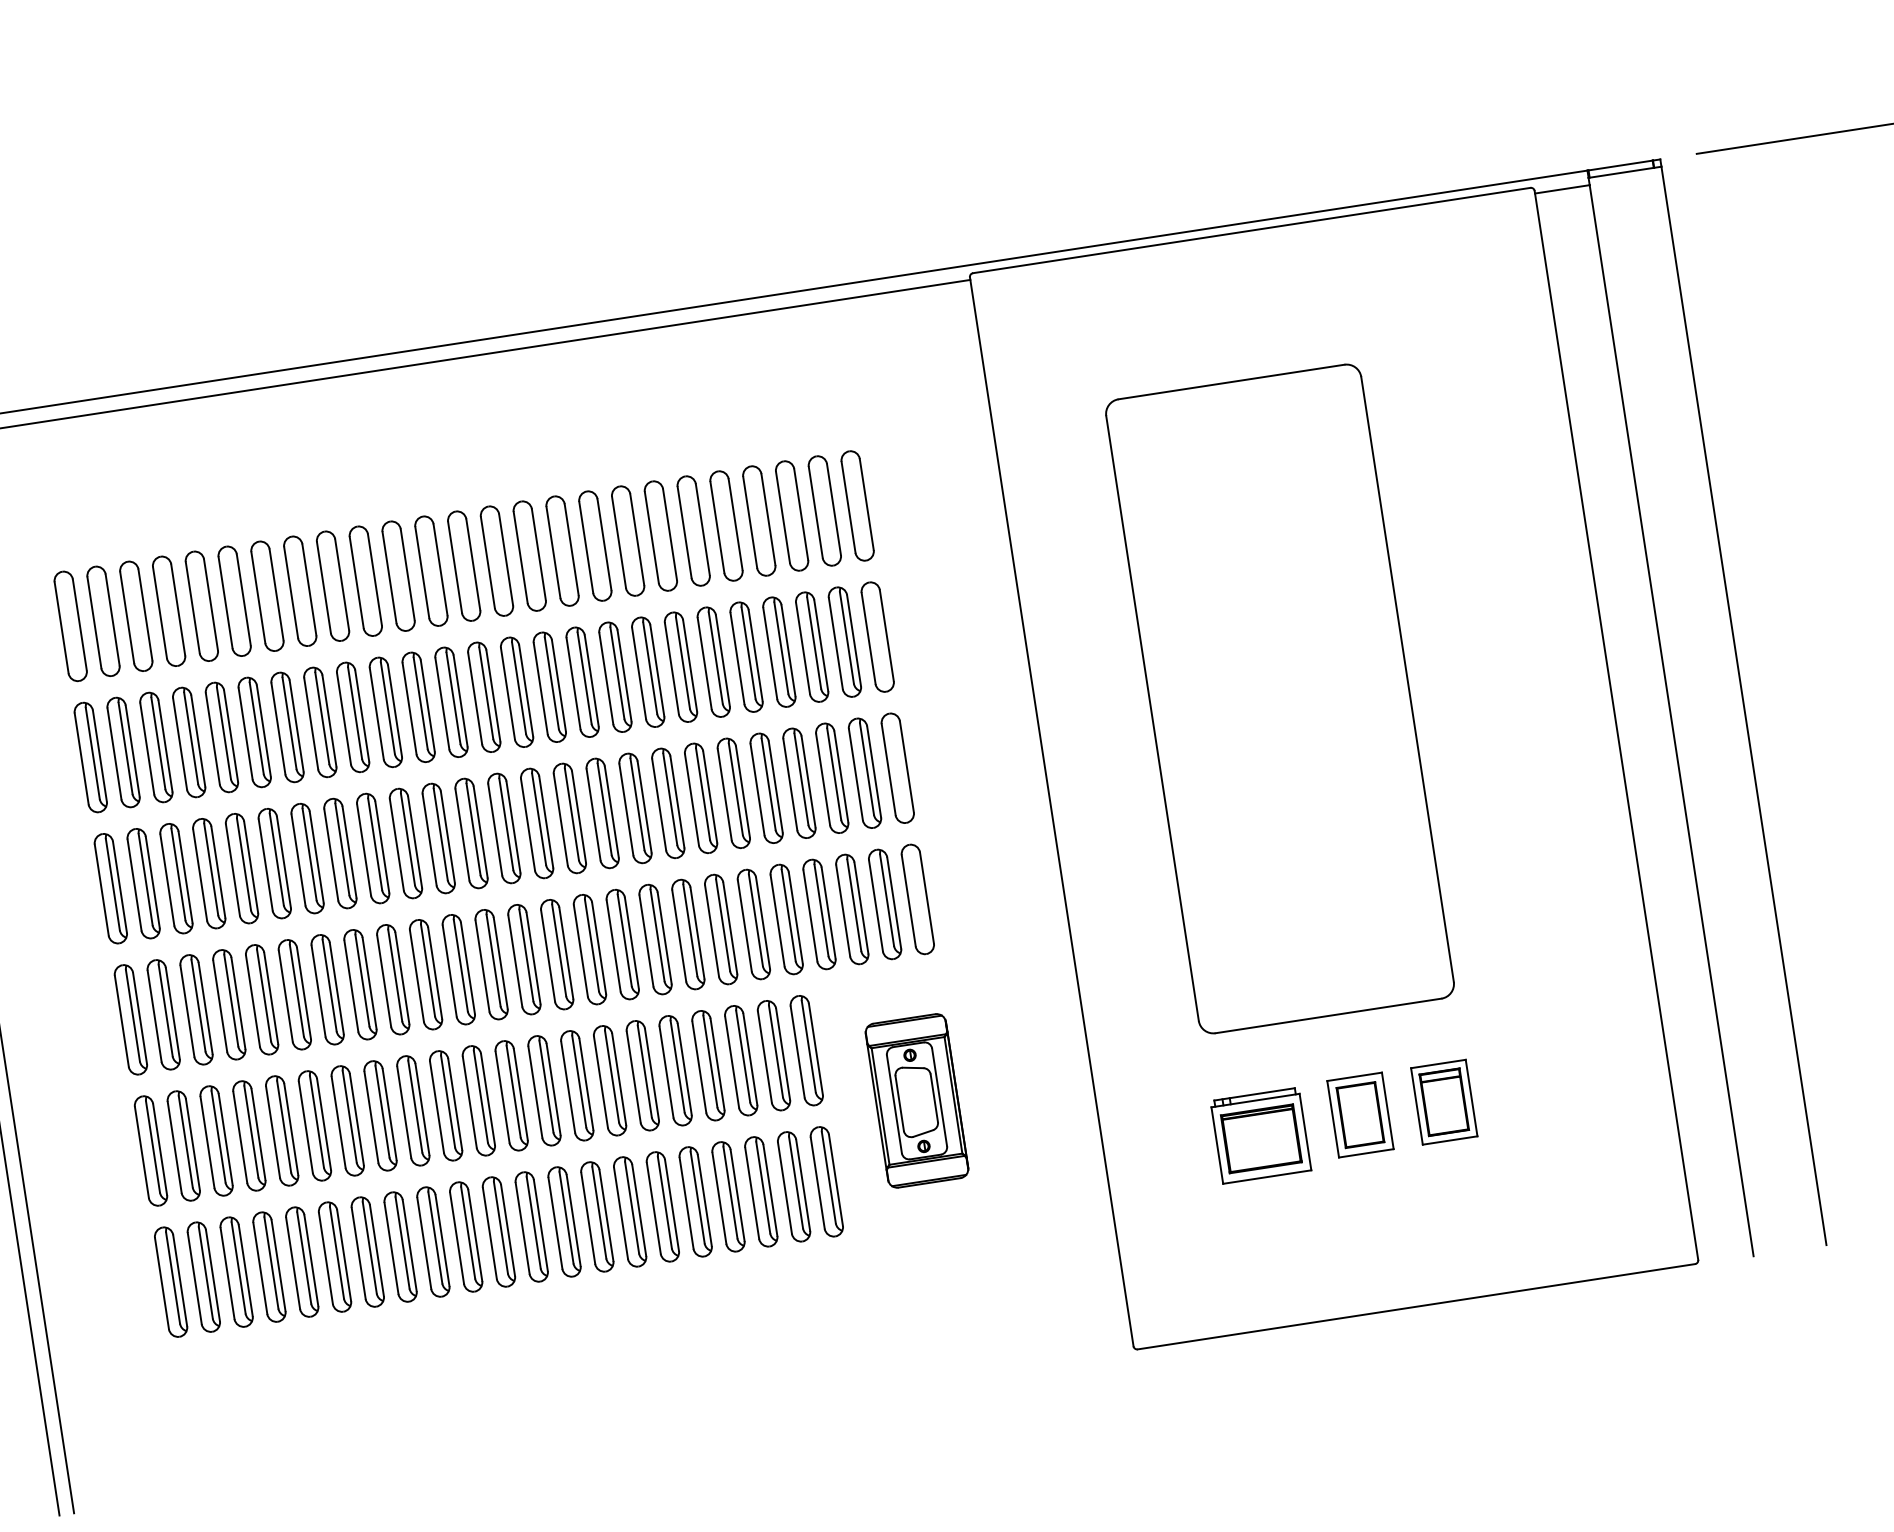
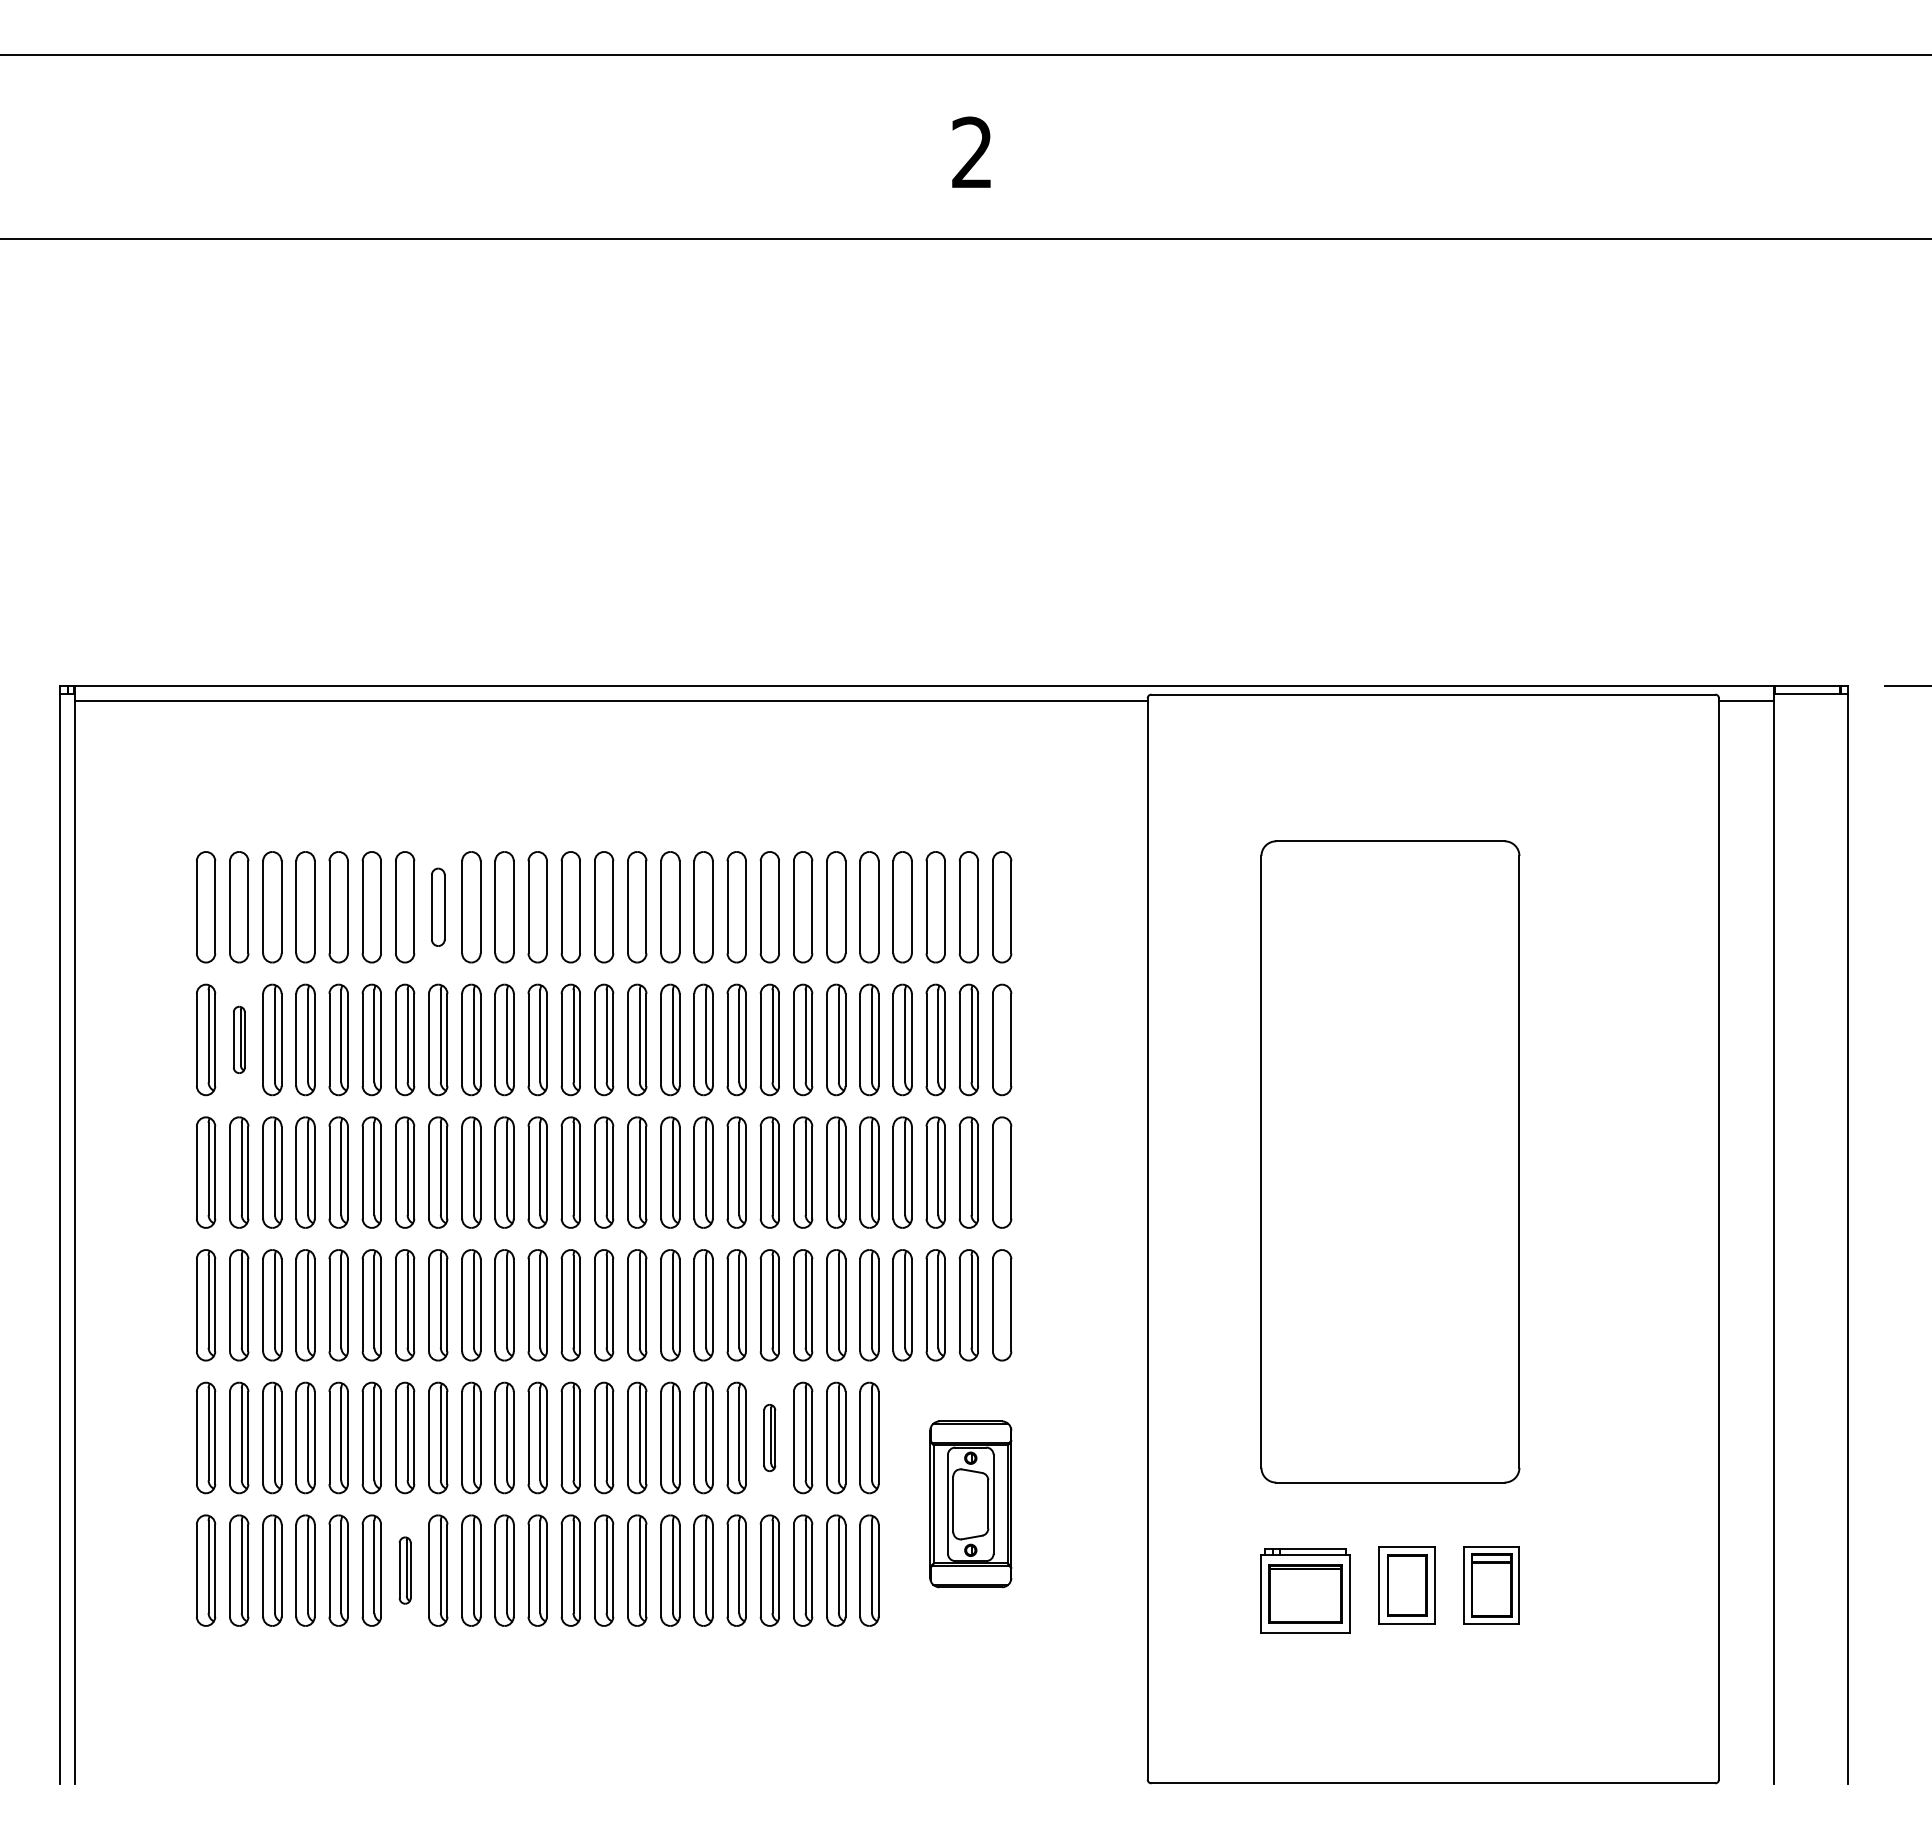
part: (300, 591) -> (438, 907), size x0.7
part: (123, 752) -> (239, 1039), size x0.6
part: (707, 1065) -> (769, 1437), size x0.6
part: (368, 1251) -> (405, 1570), size x0.6

